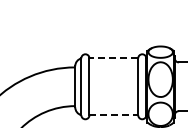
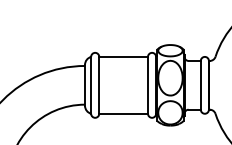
line: (113, 57) -> (123, 56), dashed -> solid
line: (114, 114) -> (124, 113), dashed -> solid

